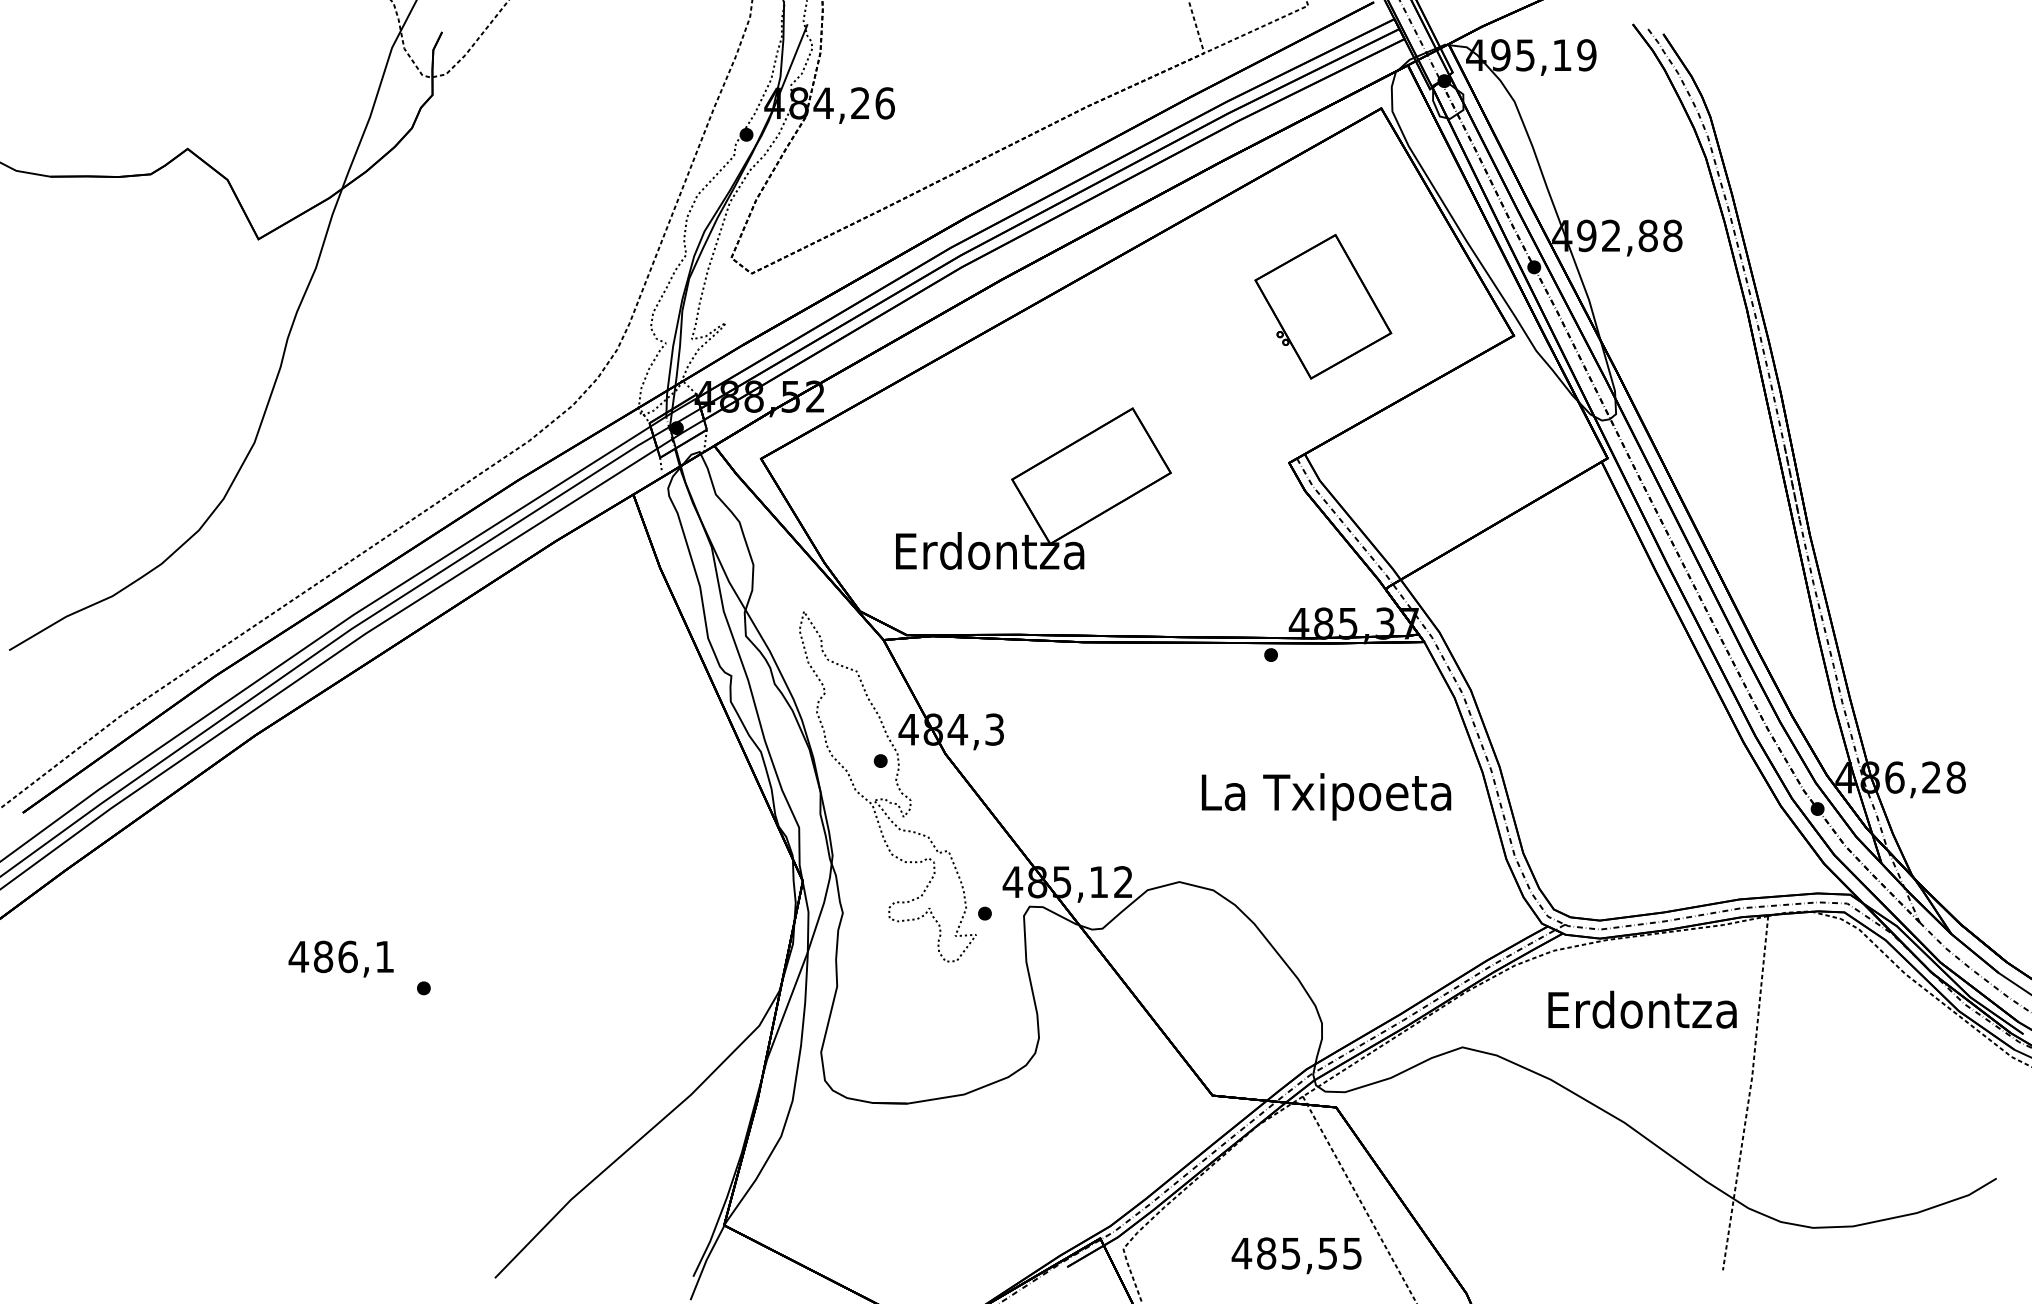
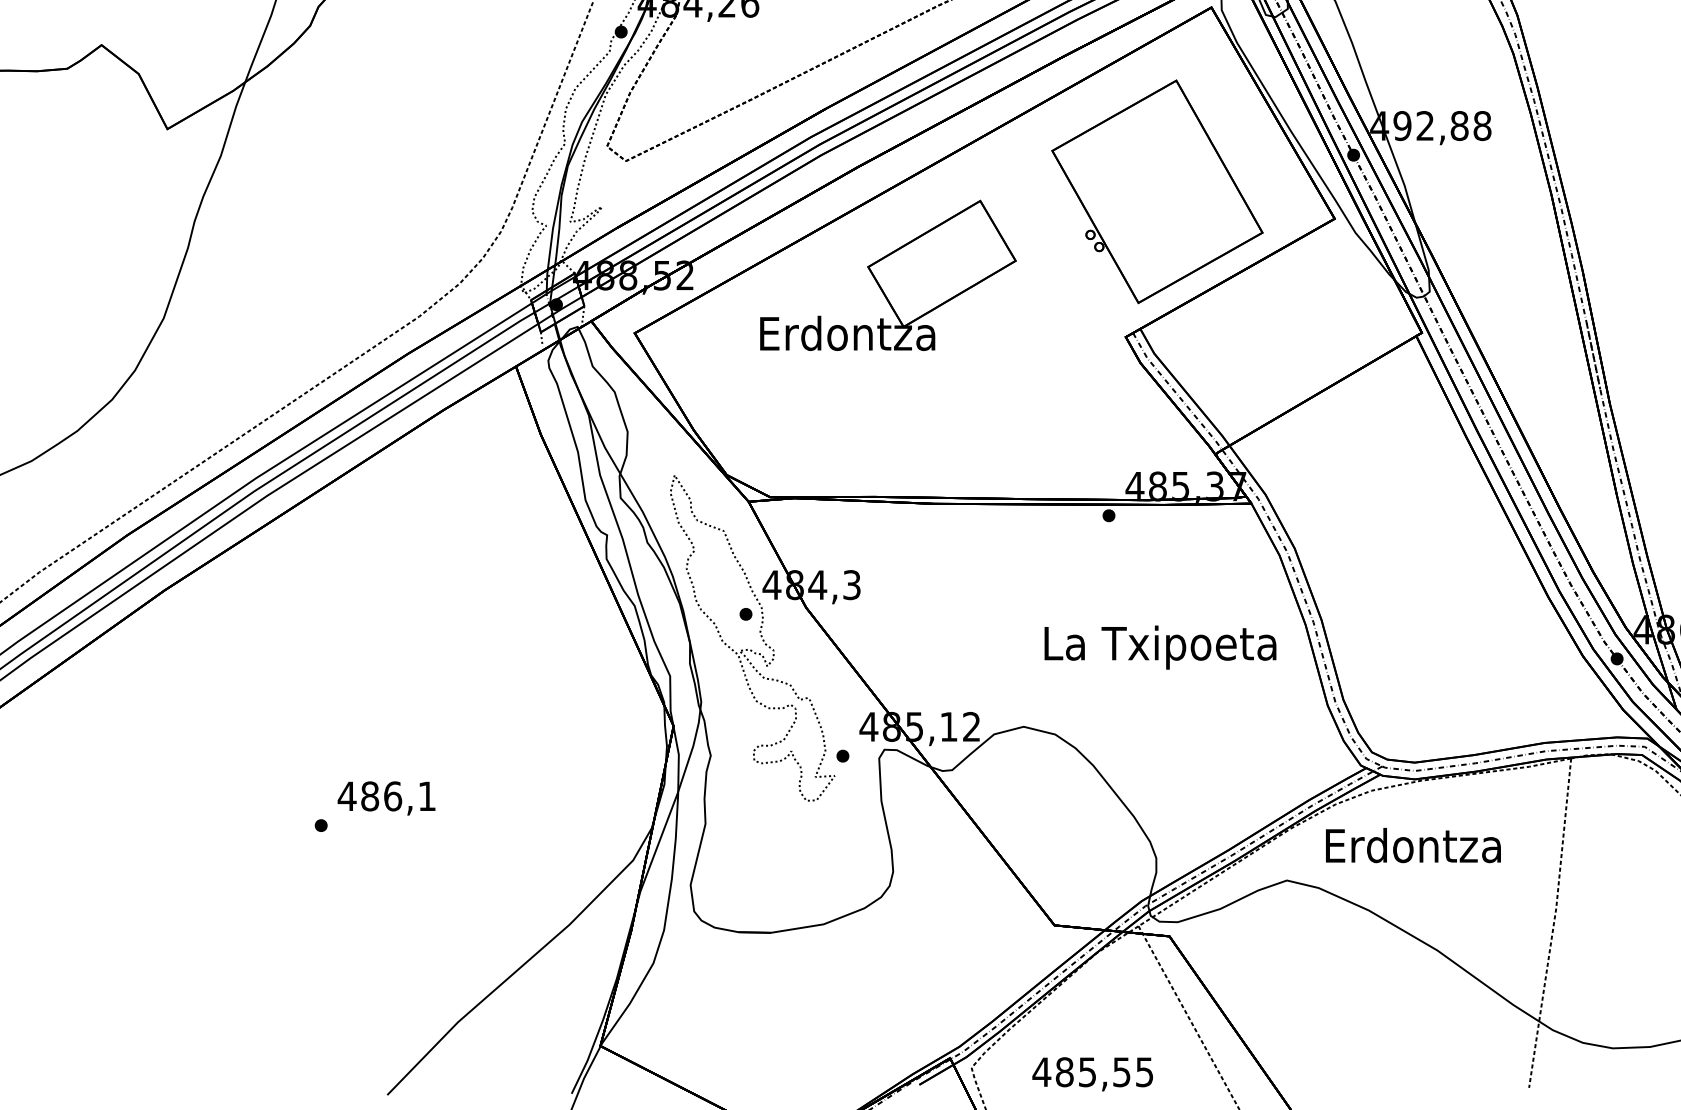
part: (1323, 306) -> (1157, 191), size x1.67
part: (1033, 488) -> (888, 275), moved
text: (340, 958) -> (385, 797), moved
text: (1642, 1009) -> (1413, 845), moved
text: (1296, 1255) -> (1092, 1074), moved

